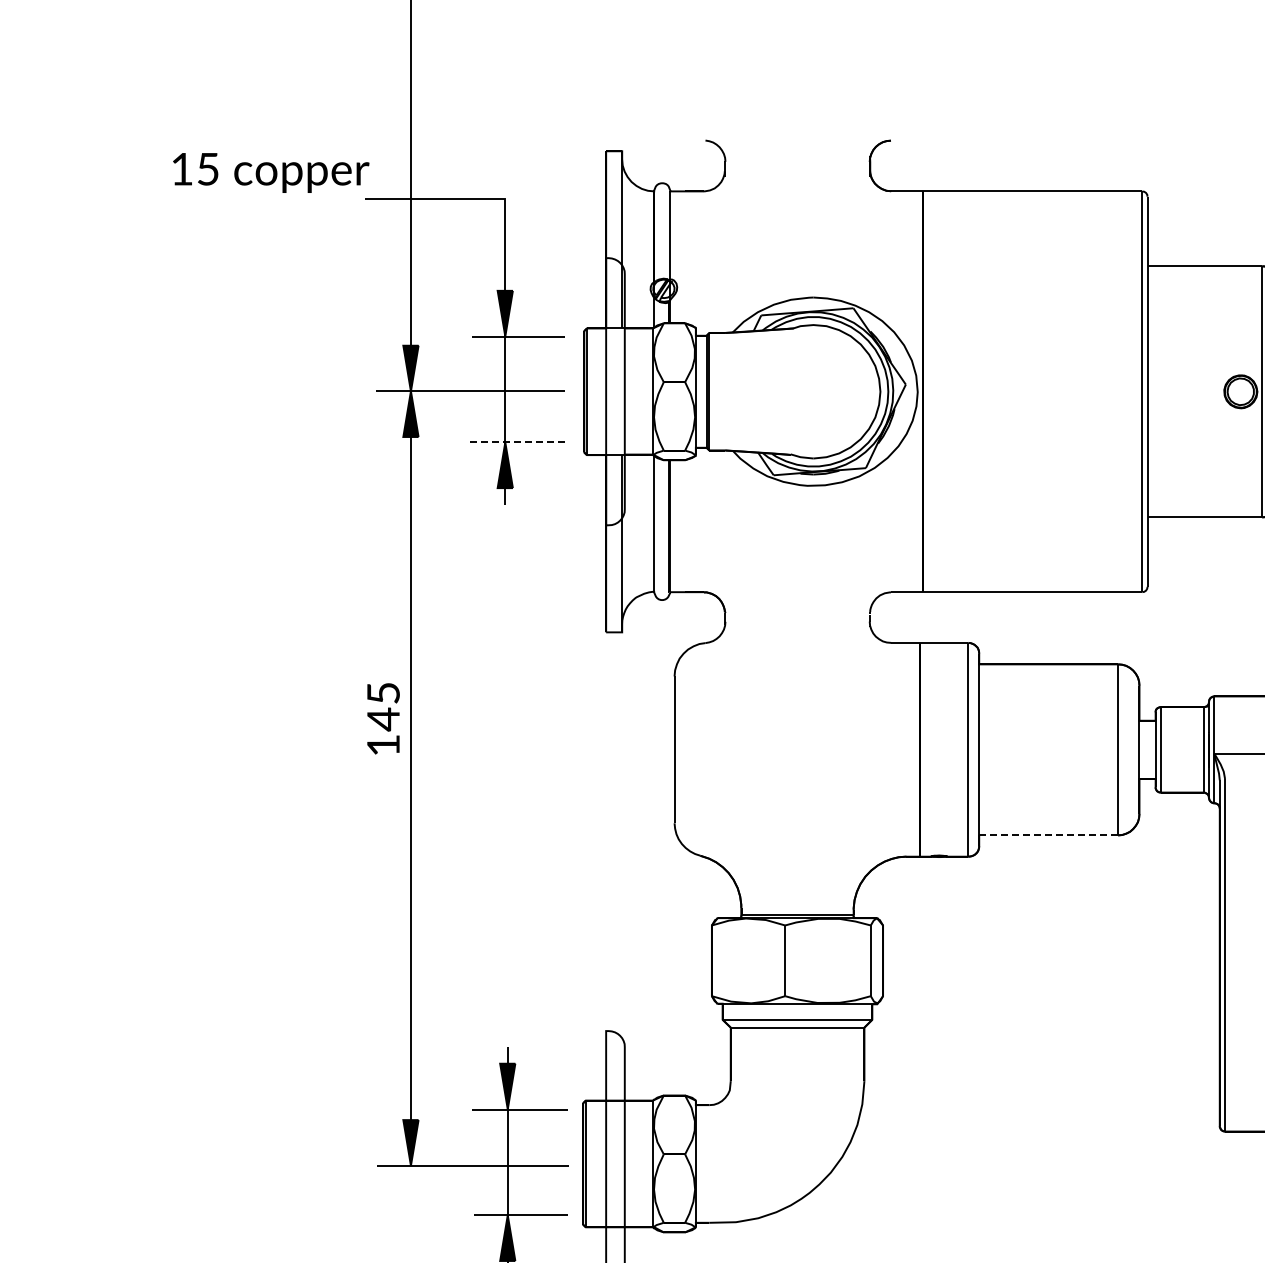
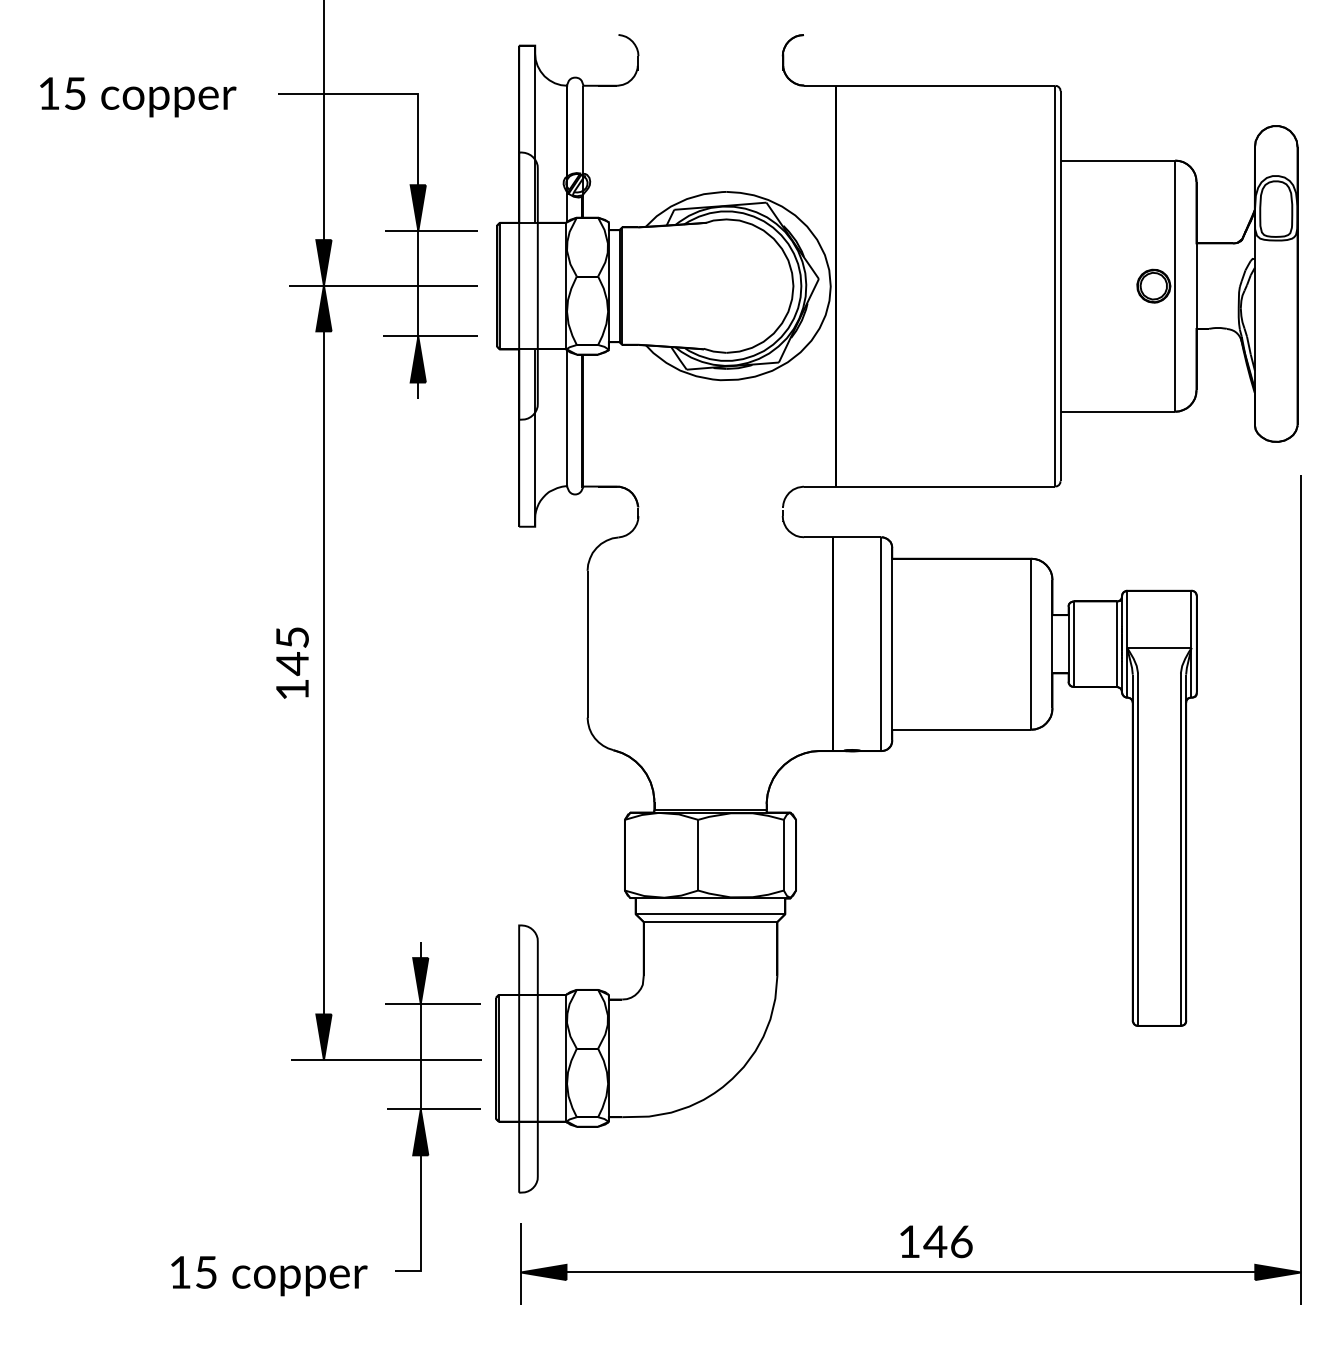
text: (271, 173) -> (138, 97), moved
line: (517, 442) -> (430, 336), dashed -> solid
text: (383, 718) -> (292, 662), moved
line: (1049, 835) -> (962, 729), dashed -> solid

